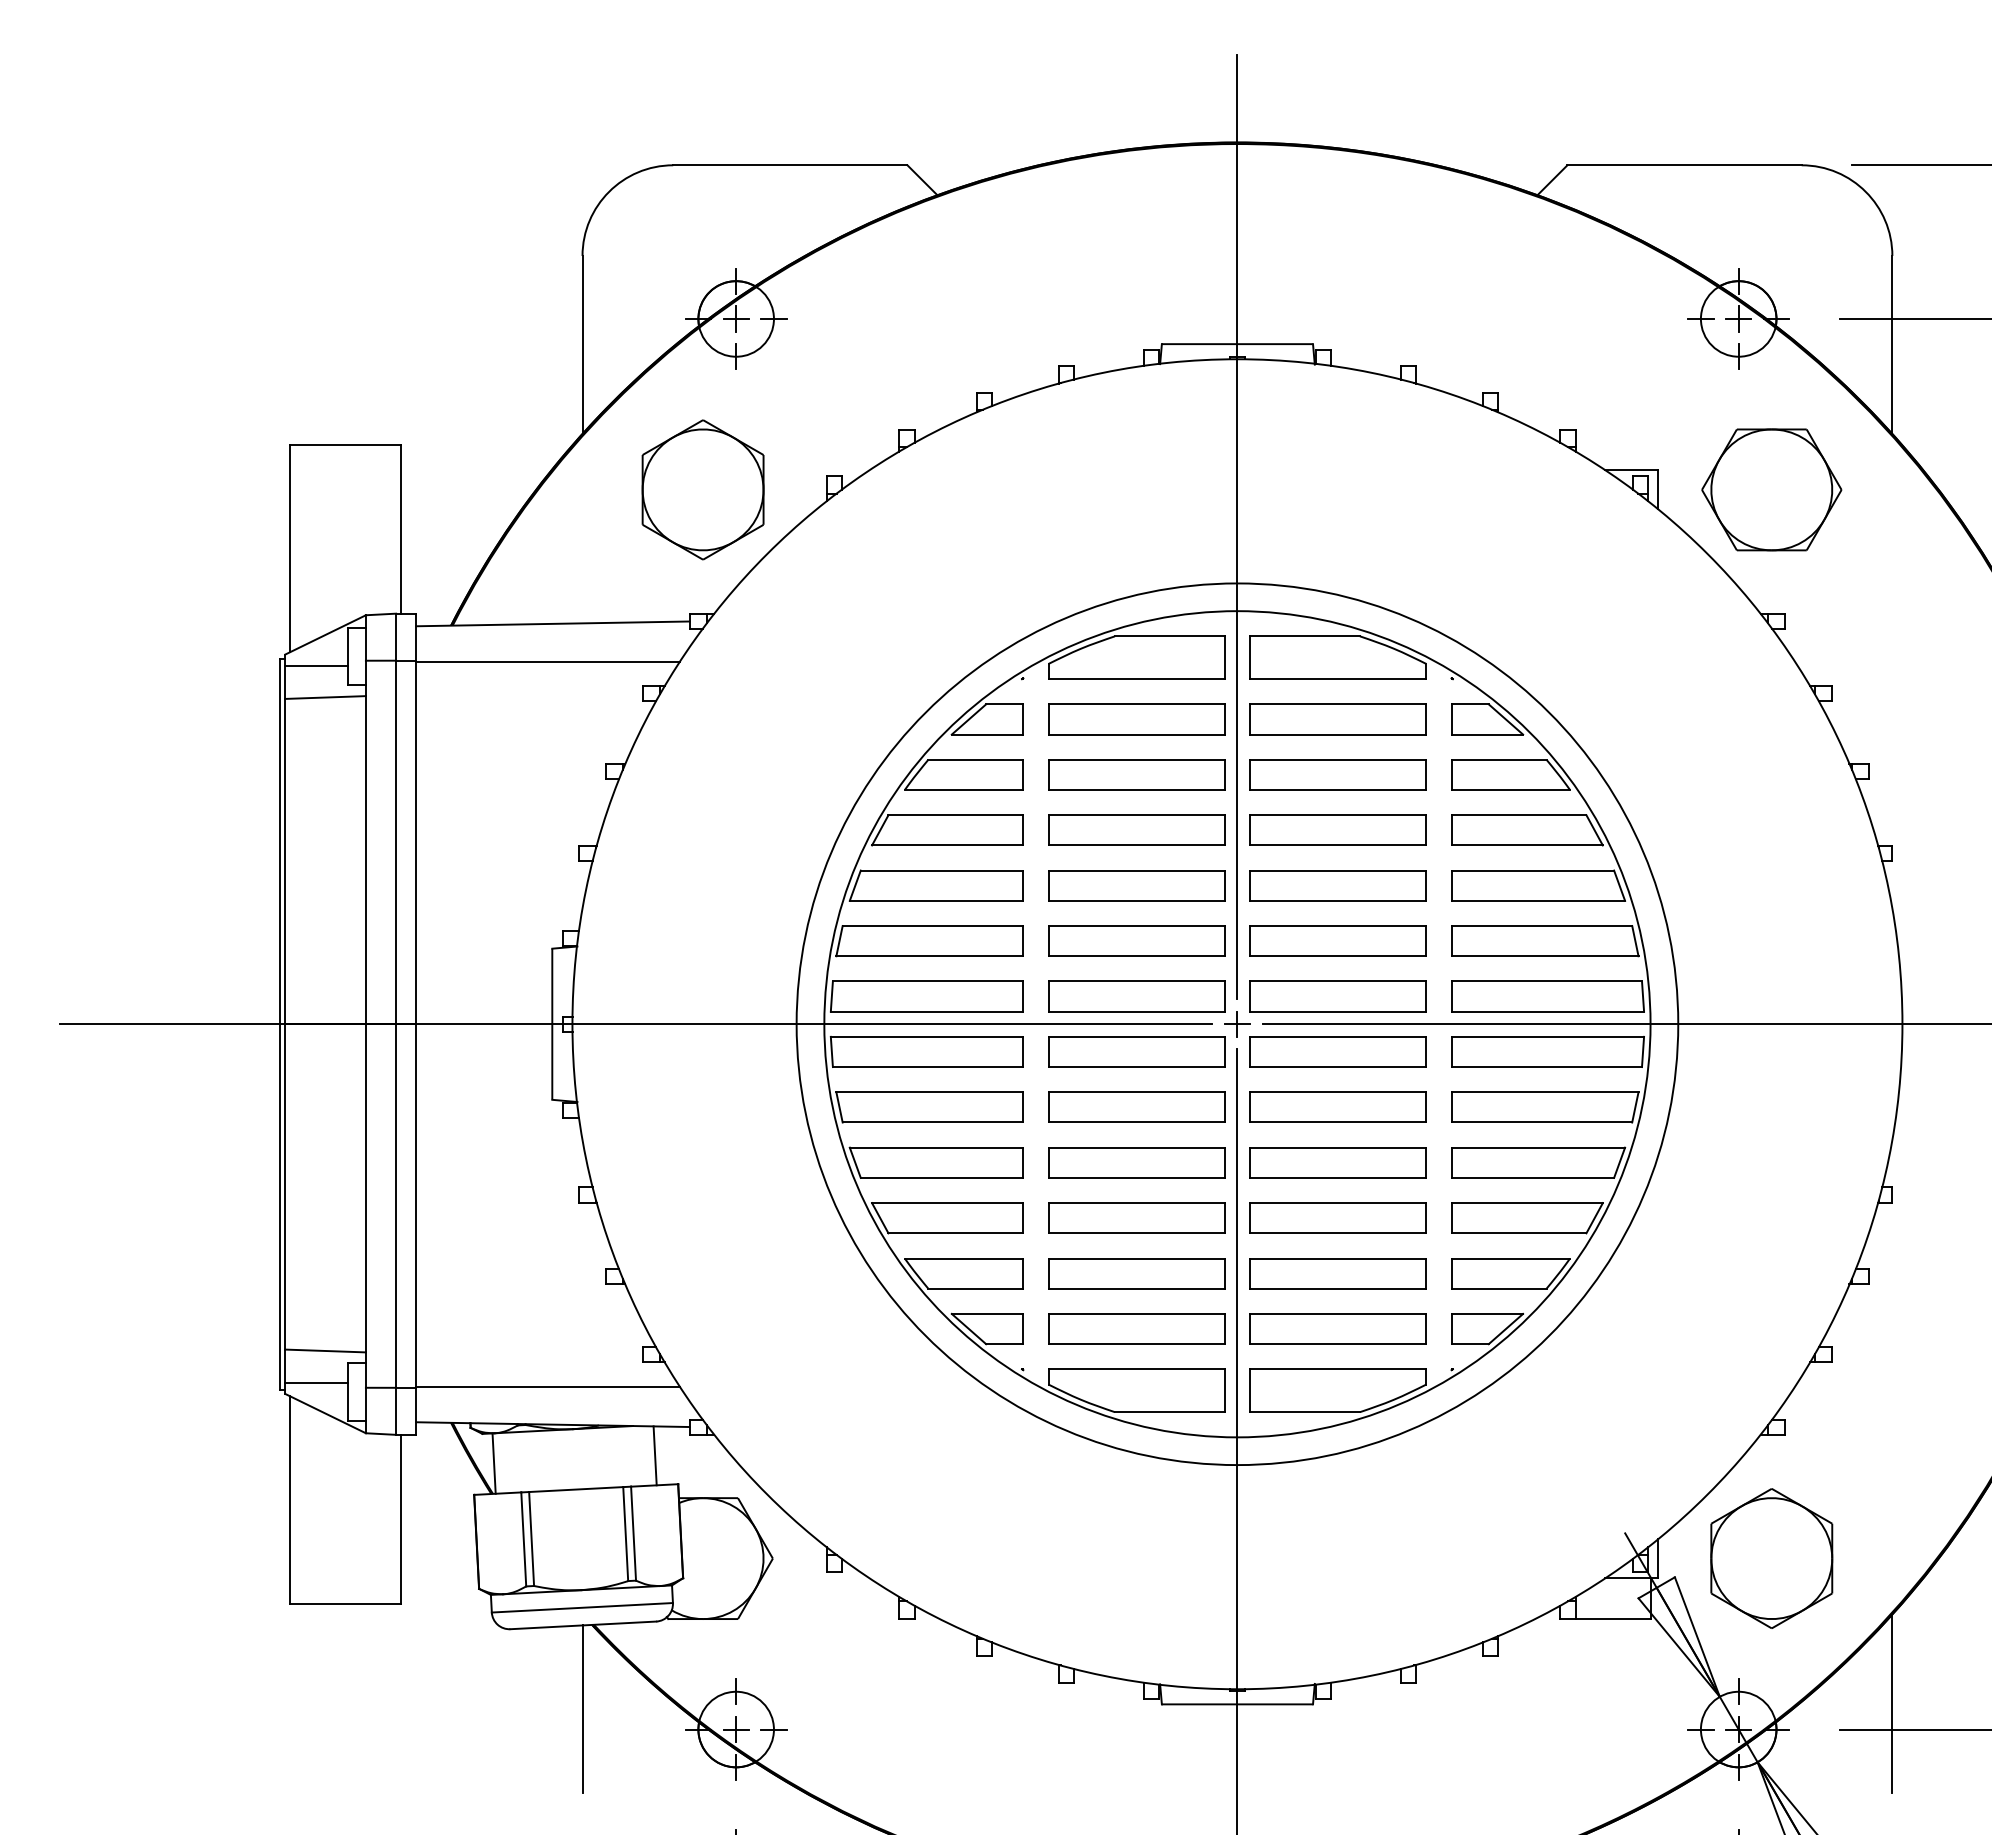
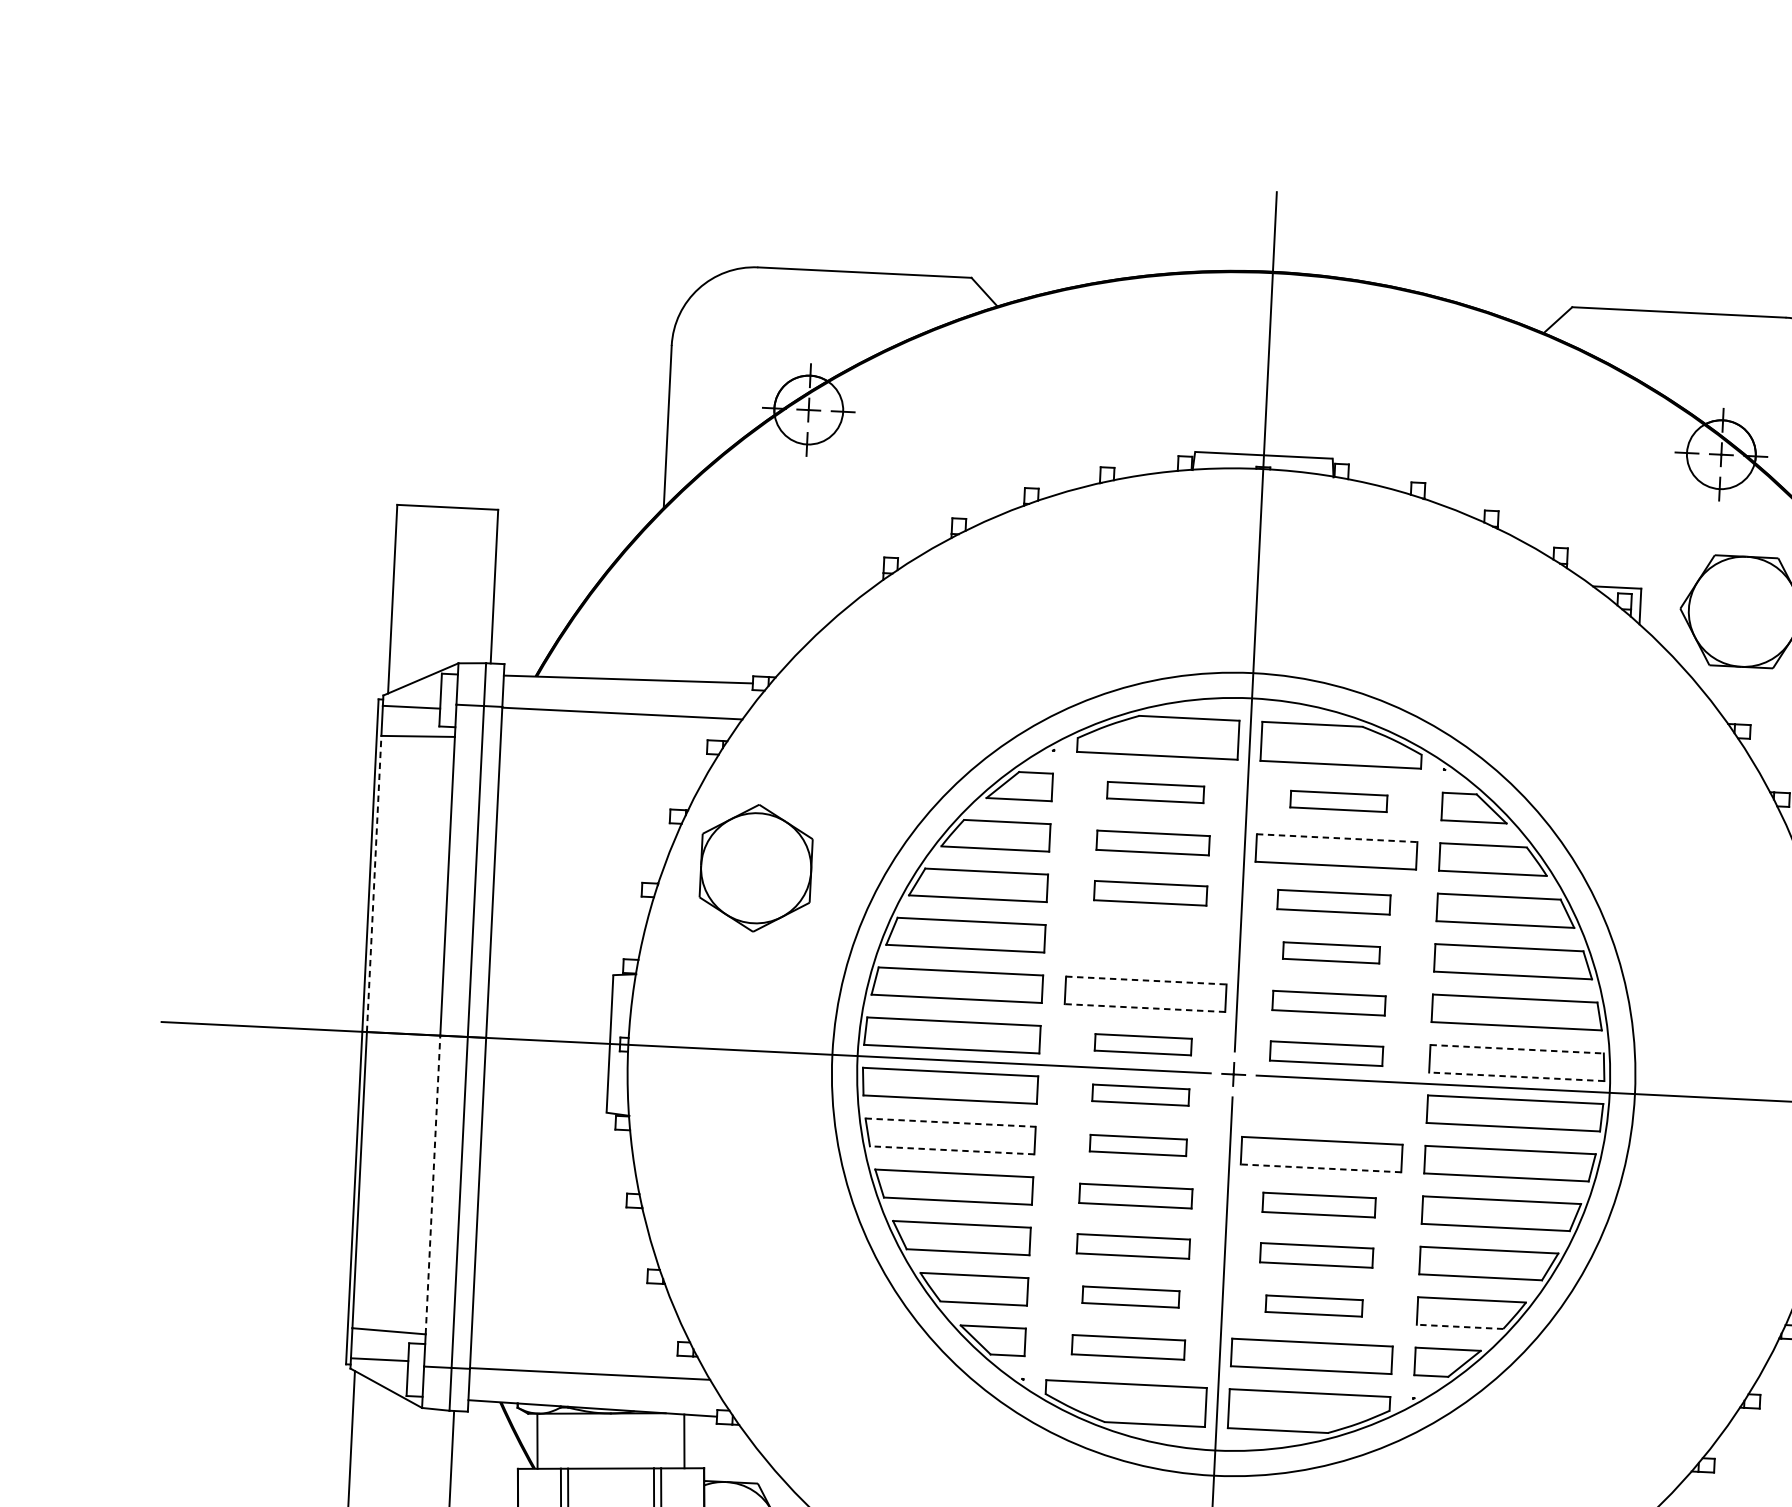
part: (702, 489) -> (755, 867), moved
part: (1136, 719) -> (1155, 792), size x0.6
part: (1337, 719) -> (1338, 801), size x0.6
line: (1338, 759) -> (1337, 837), solid -> dashed
part: (1136, 774) -> (1152, 842), size x0.7
part: (1136, 829) -> (1150, 892), size x0.7
part: (1337, 829) -> (1333, 901), size x0.7
line: (285, 861) -> (374, 883), solid -> dashed
part: (1136, 885) -> (1147, 943), removed
part: (1337, 885) -> (1330, 952), size x0.6
line: (1137, 926) -> (1147, 981), solid -> dashed
part: (1337, 940) -> (1328, 1002), size x0.7
line: (1136, 956) -> (1144, 1008), solid -> dashed
line: (1547, 981) -> (1517, 1049), solid -> dashed
part: (1136, 996) -> (1143, 1044), size x0.6
part: (1337, 996) -> (1325, 1053), size x0.7
line: (1547, 1011) -> (1516, 1076), solid -> dashed
part: (1136, 1051) -> (1140, 1094), size x0.6
part: (1337, 1051) -> (1323, 1103), removed
line: (930, 1092) -> (951, 1122), solid -> dashed
part: (1136, 1106) -> (1138, 1144), size x0.6
line: (932, 1122) -> (951, 1150), solid -> dashed
line: (1337, 1122) -> (1320, 1168), solid -> dashed
part: (1136, 1162) -> (1135, 1195), size x0.7
part: (1337, 1162) -> (1318, 1204), size x0.7
line: (365, 1187) -> (432, 1184), solid -> dashed
part: (1136, 1217) -> (1133, 1245), size x0.7
part: (1337, 1217) -> (1316, 1254), size x0.7
part: (1136, 1273) -> (1130, 1296), size x0.6
part: (1337, 1273) -> (1313, 1305), size x0.6
line: (1498, 1288) -> (1459, 1326), solid -> dashed
part: (1136, 1328) -> (1128, 1346), size x0.7

